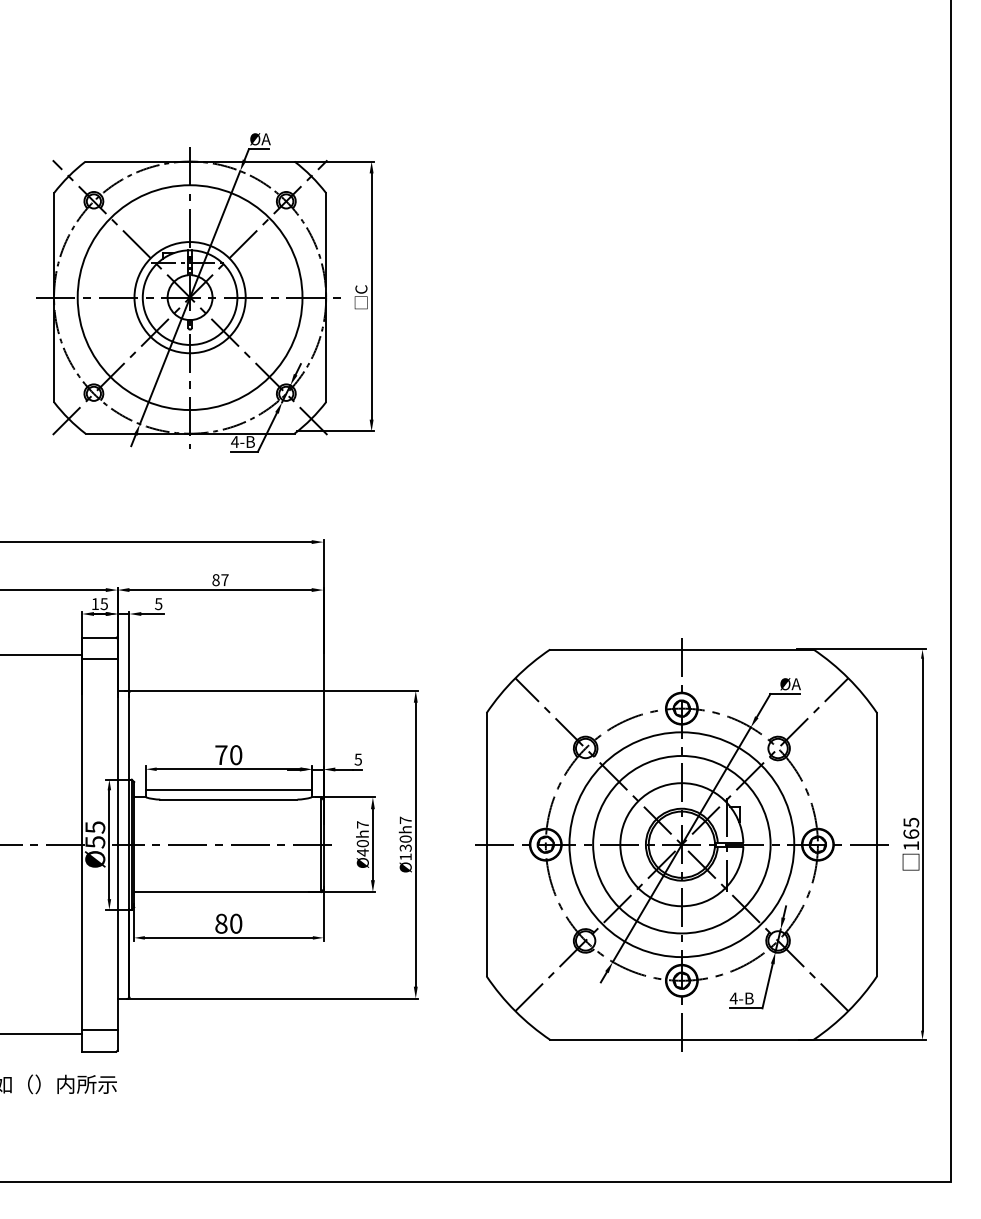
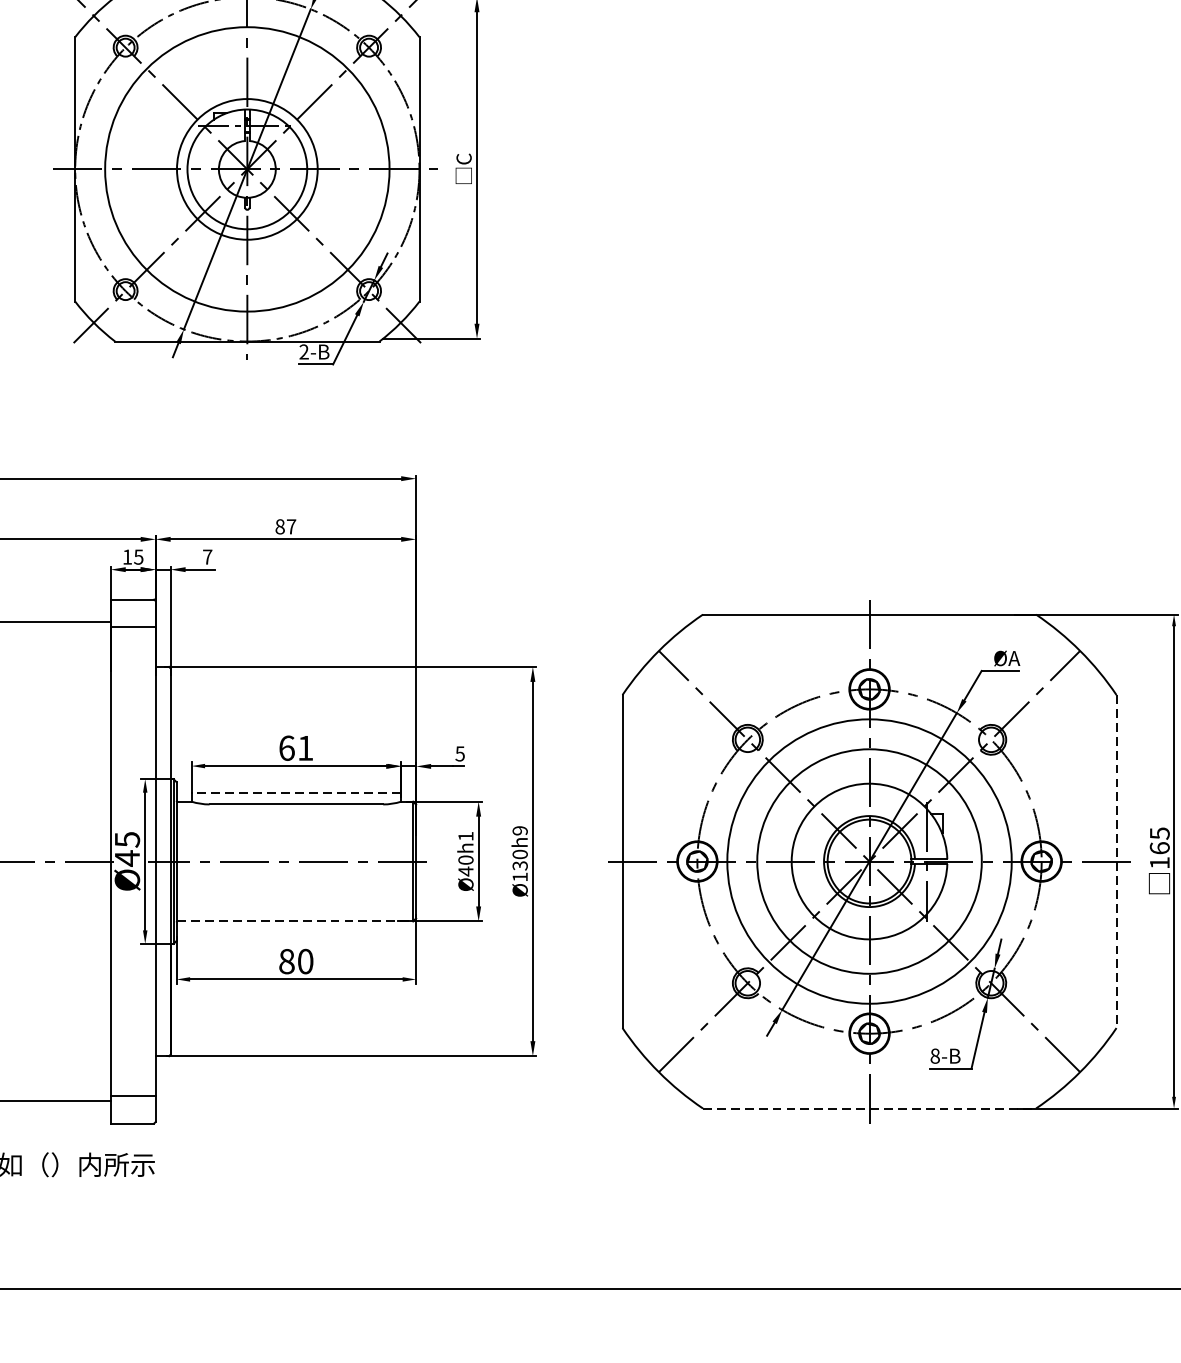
text: (234, 441) -> (303, 351), 4-B -> 2-B
text: (158, 604) -> (207, 557), 5 -> 7
text: (228, 755) -> (295, 748), 70 -> 61
line: (228, 790) -> (295, 792), solid -> dashed
text: (405, 820) -> (519, 830), Ø130h7 -> Ø130h9
text: (362, 824) -> (465, 835), 40h7 -> 40h1
text: (95, 841) -> (127, 857), Ø55 -> Ø45
line: (877, 844) -> (1117, 861), solid -> dashed
line: (228, 892) -> (295, 922), solid -> dashed
text: (733, 998) -> (934, 1056), 4-B -> 8-B
line: (681, 1039) -> (869, 1107), solid -> dashed

